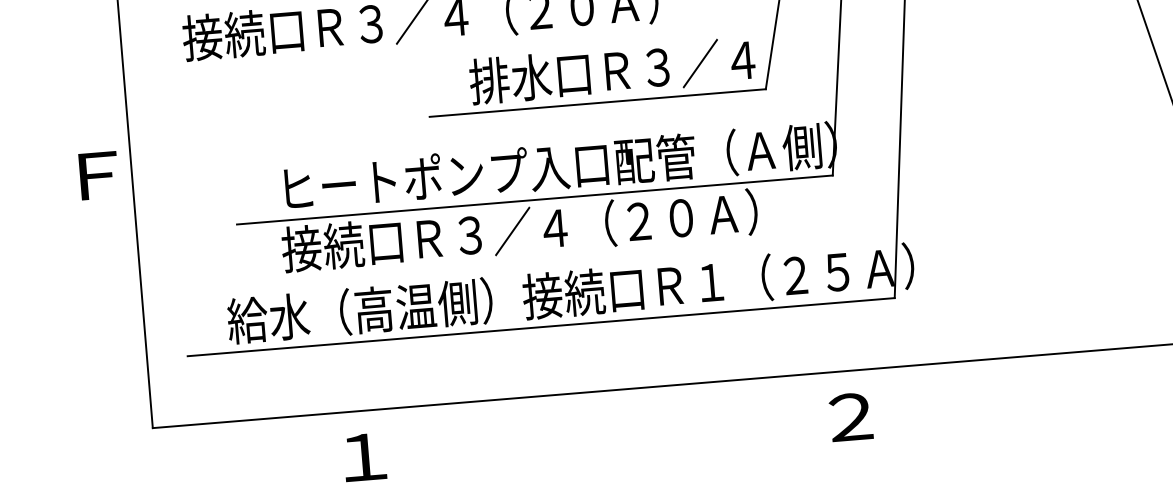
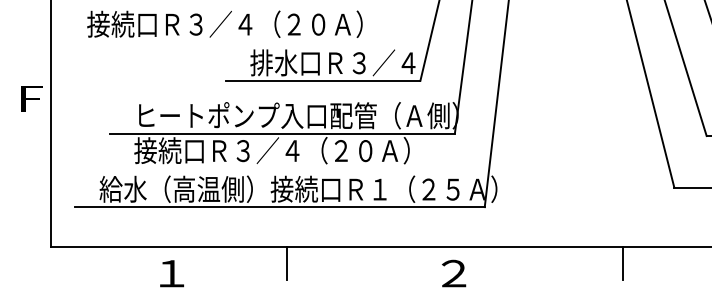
line: (1140, 375) -> (622, 263), added
line: (560, 423) -> (286, 263), added

